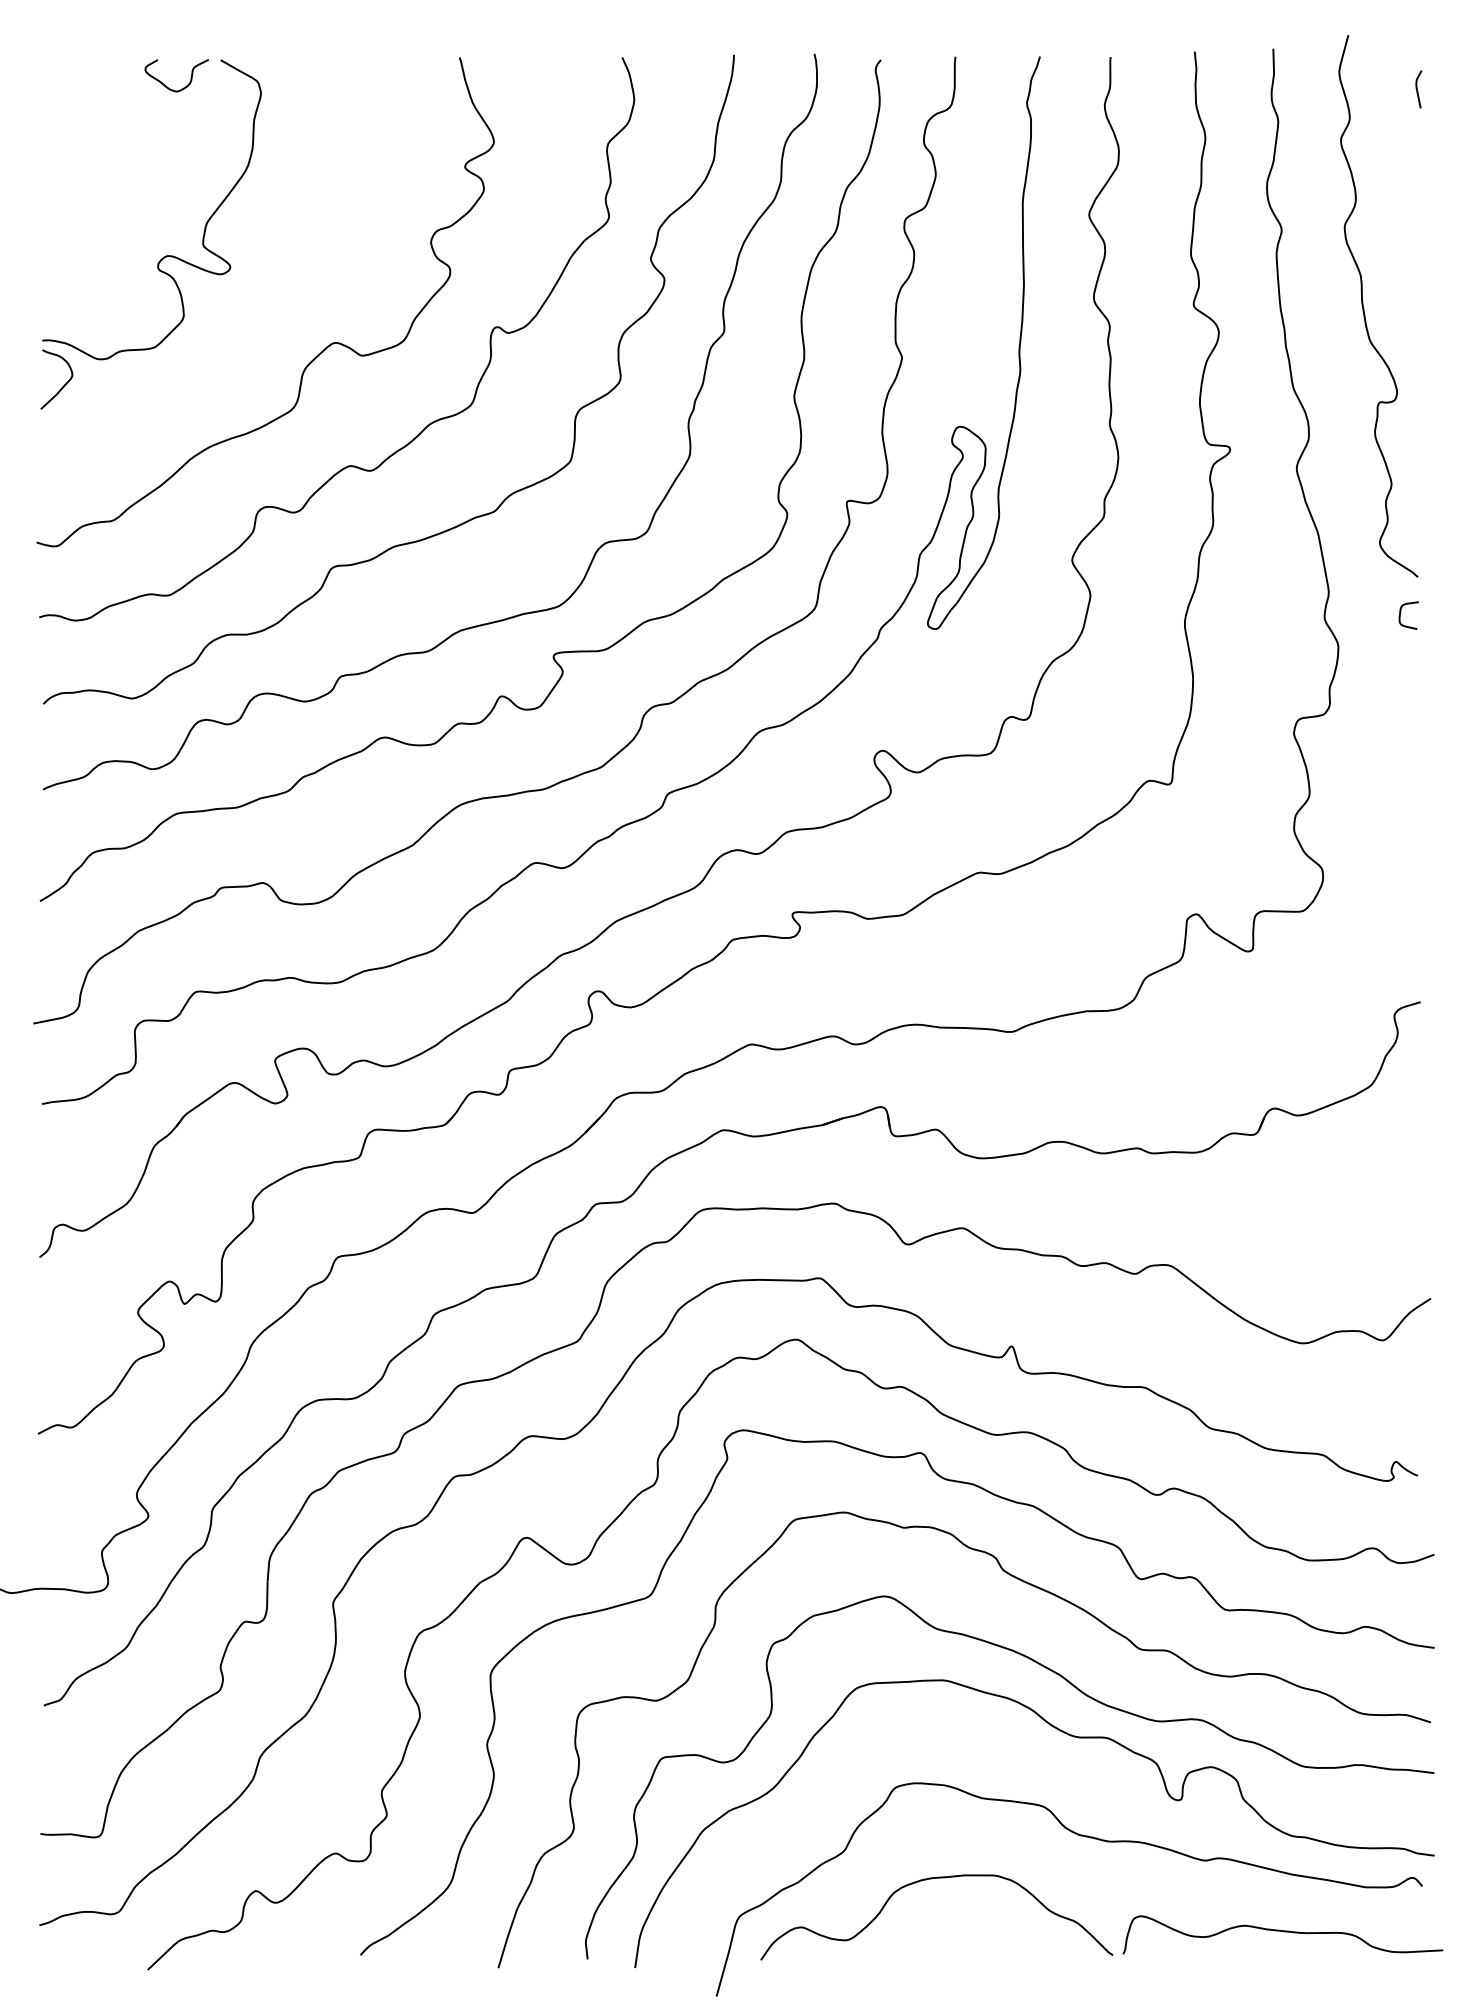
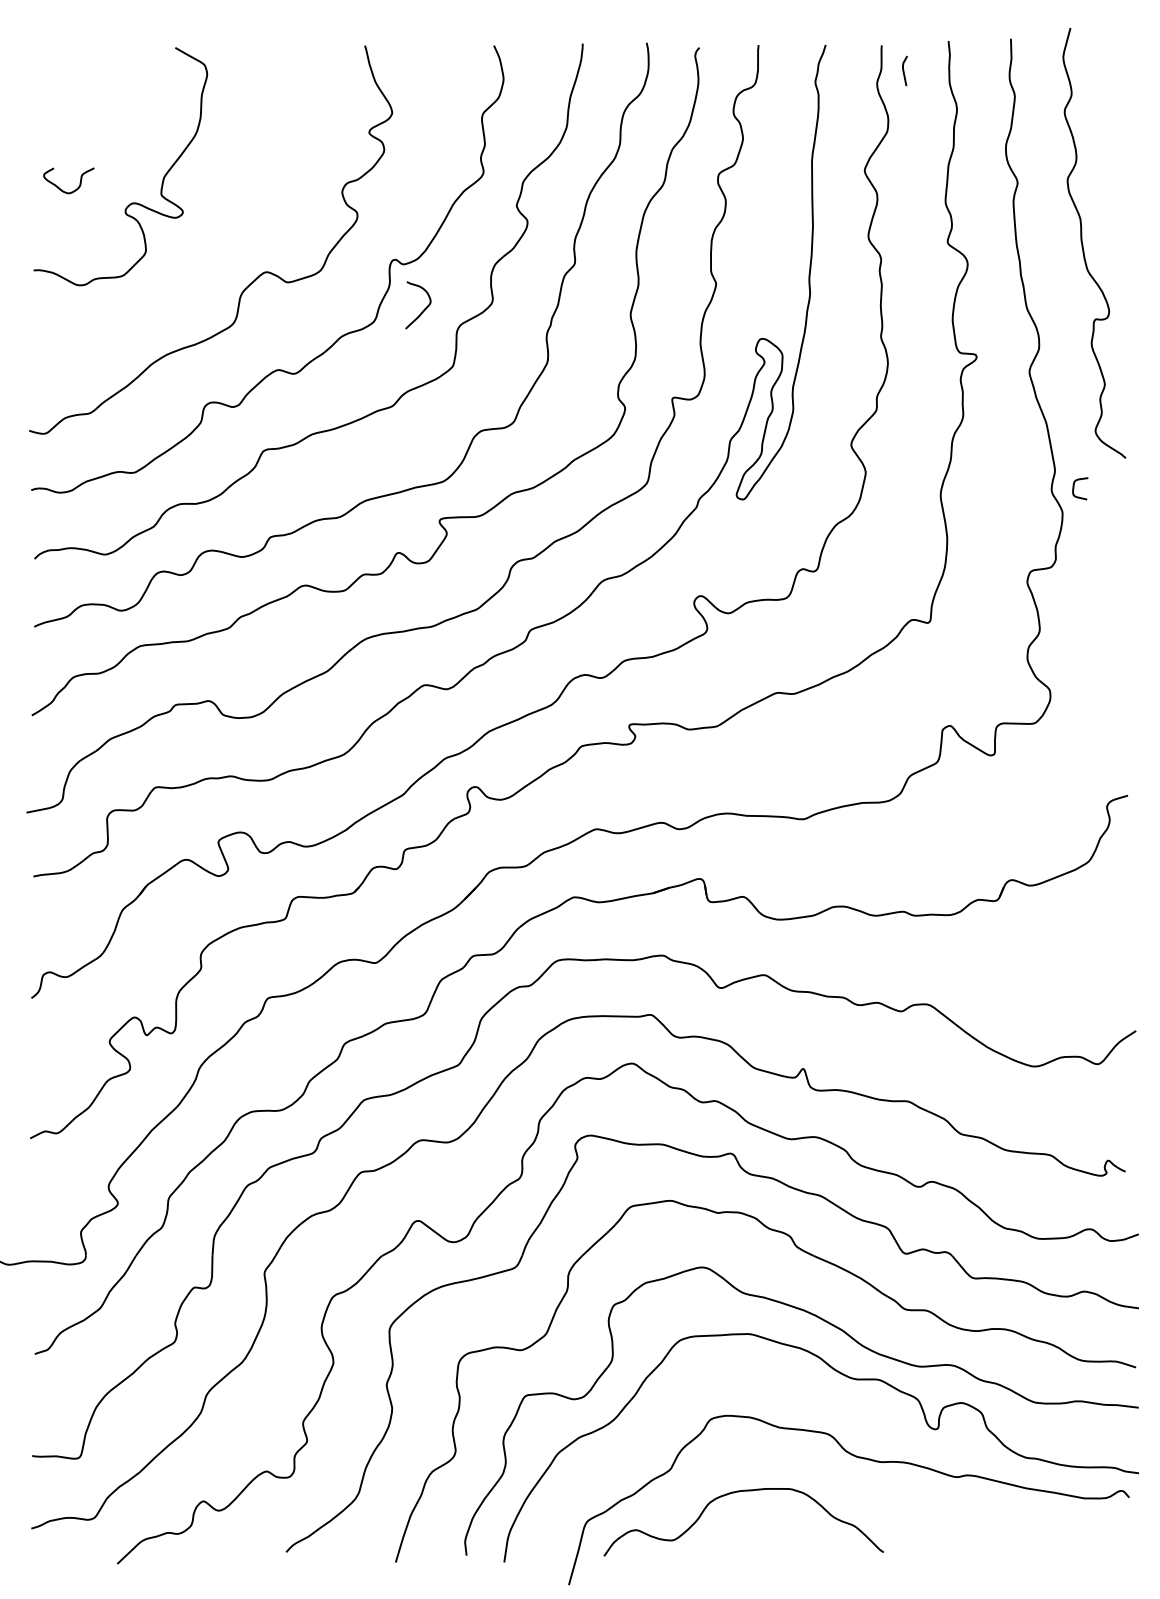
curve: (183, 87) -> (74, 190), moved
line: (1417, 89) -> (903, 71), moved
curve: (63, 385) -> (423, 310), moved
curve: (1401, 612) -> (1074, 486), moved
curve: (1283, 1932) -> (1019, 1534), removed

